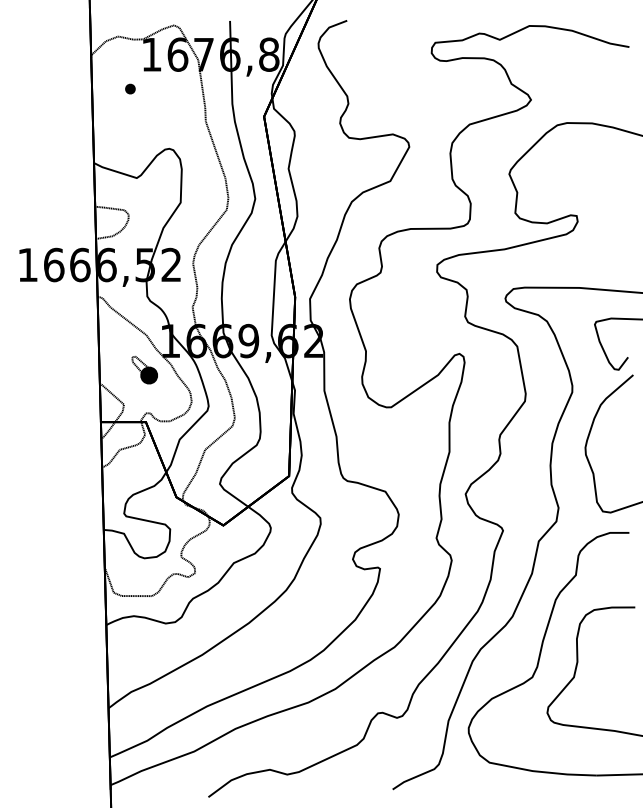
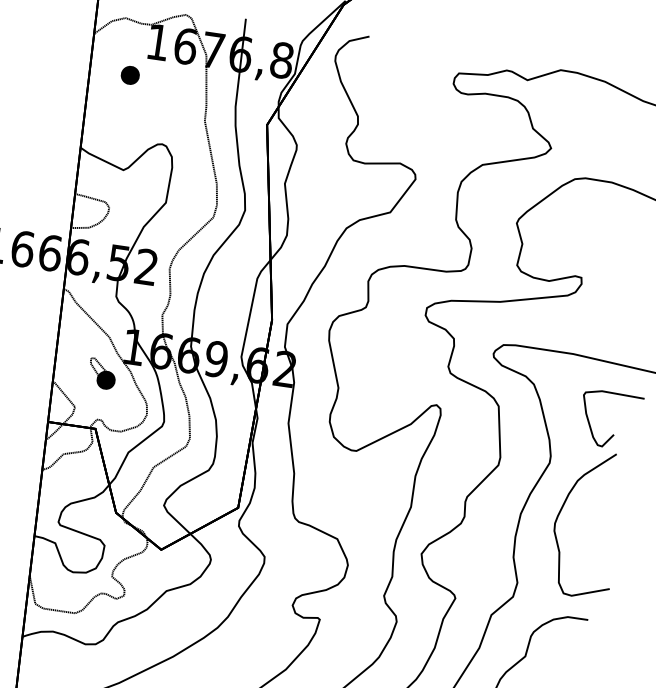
part: (130, 88) -> (130, 74), size x1.67

